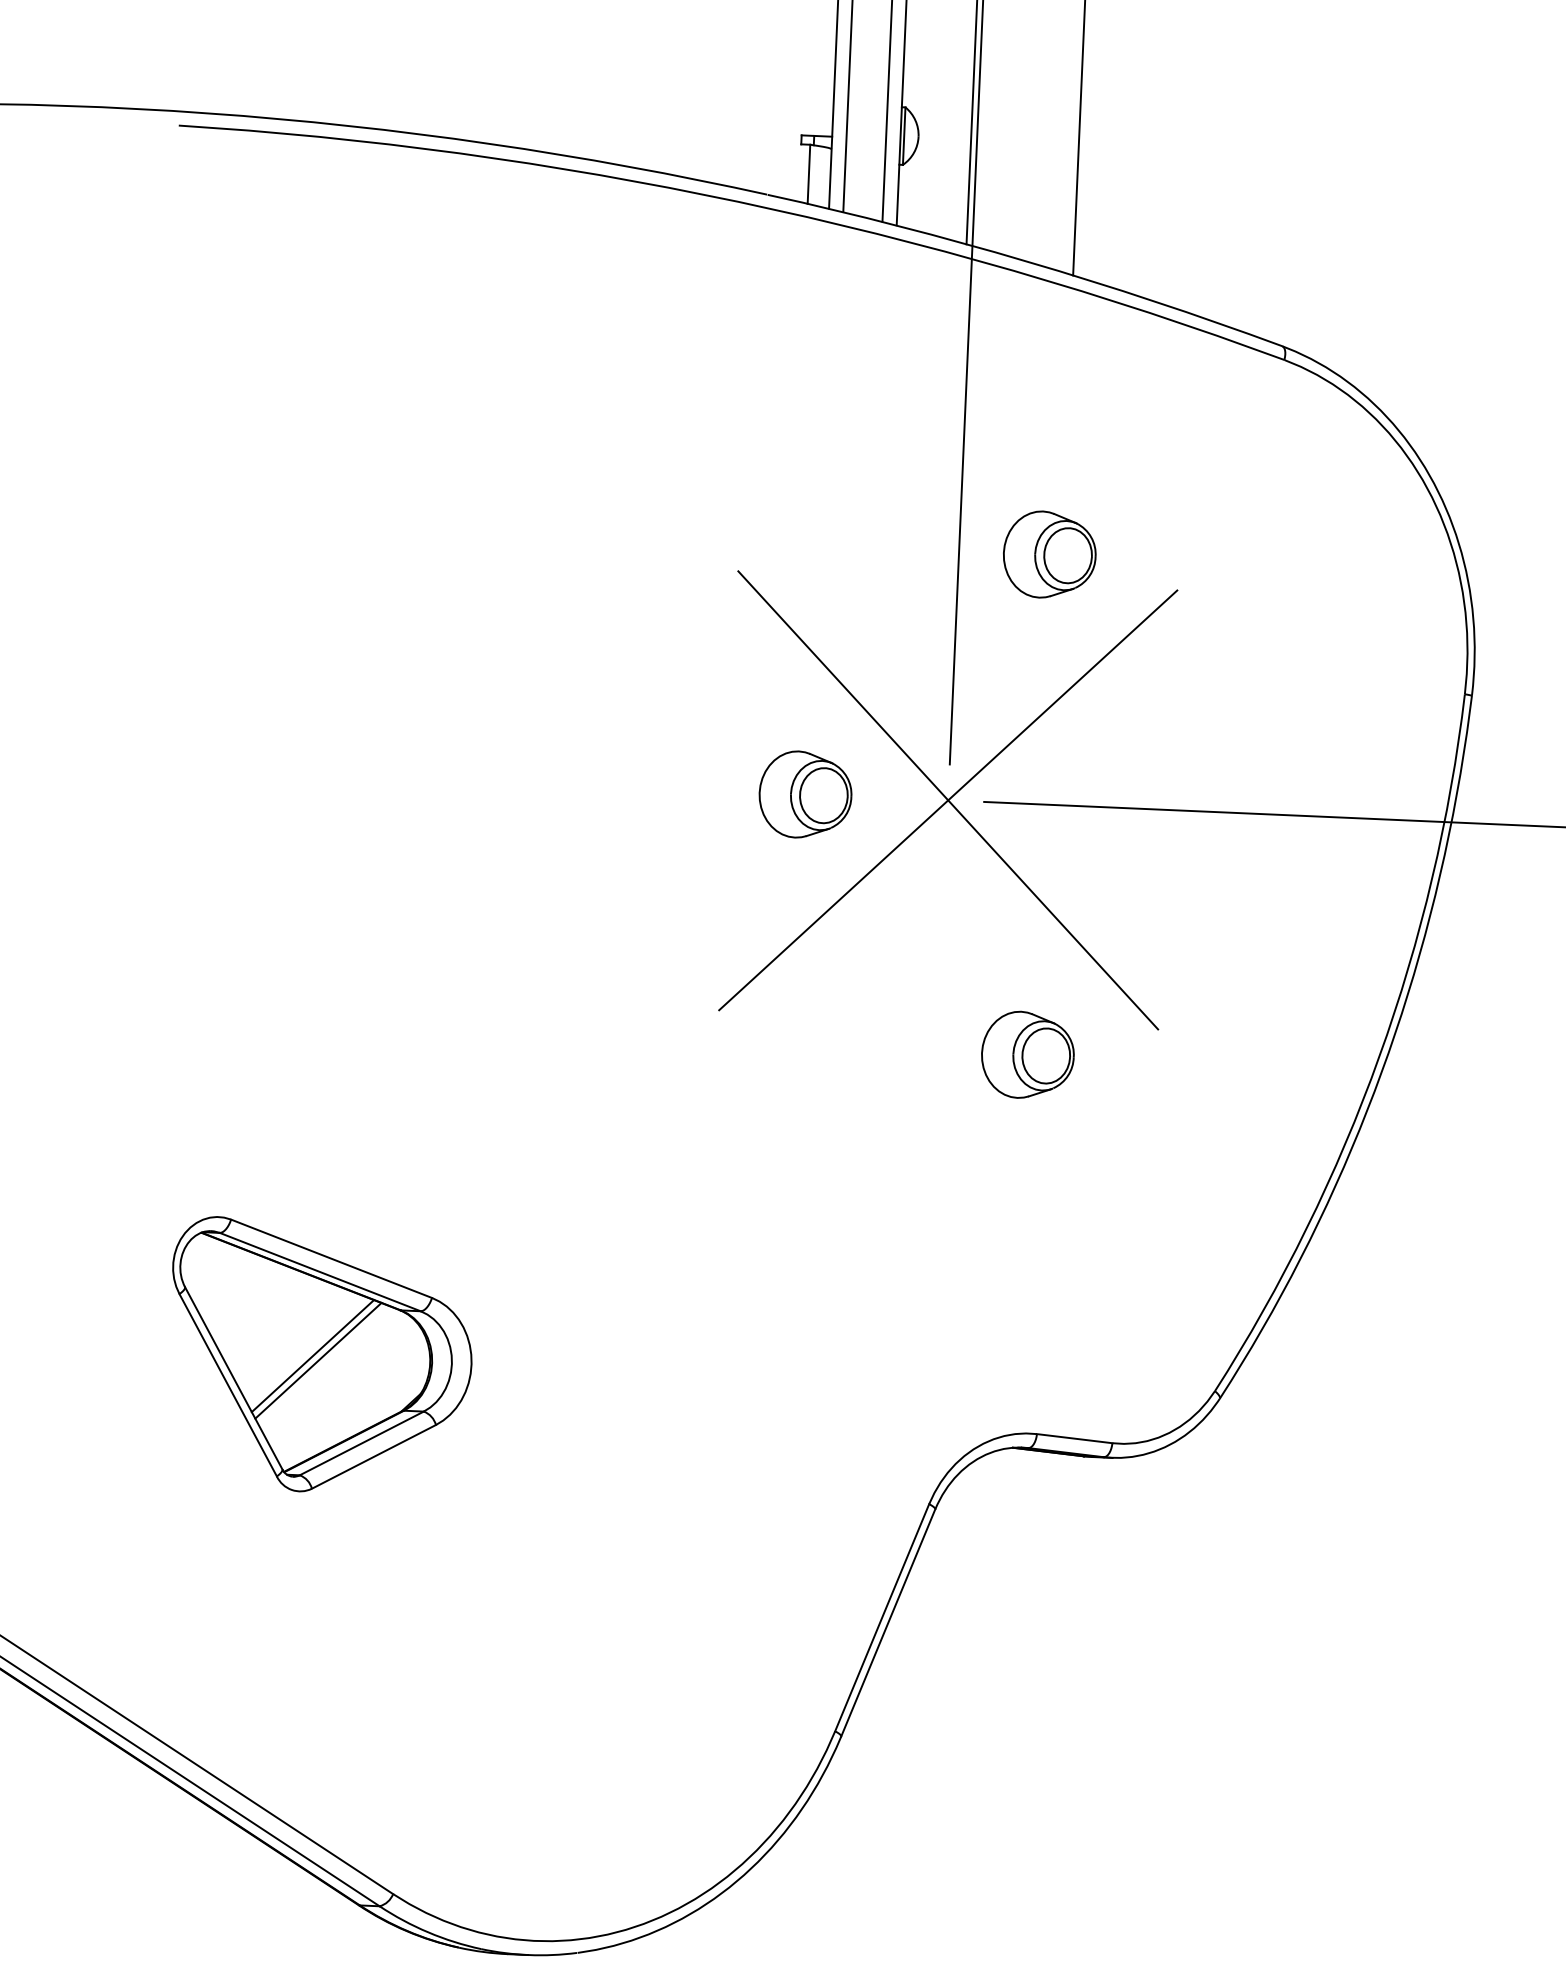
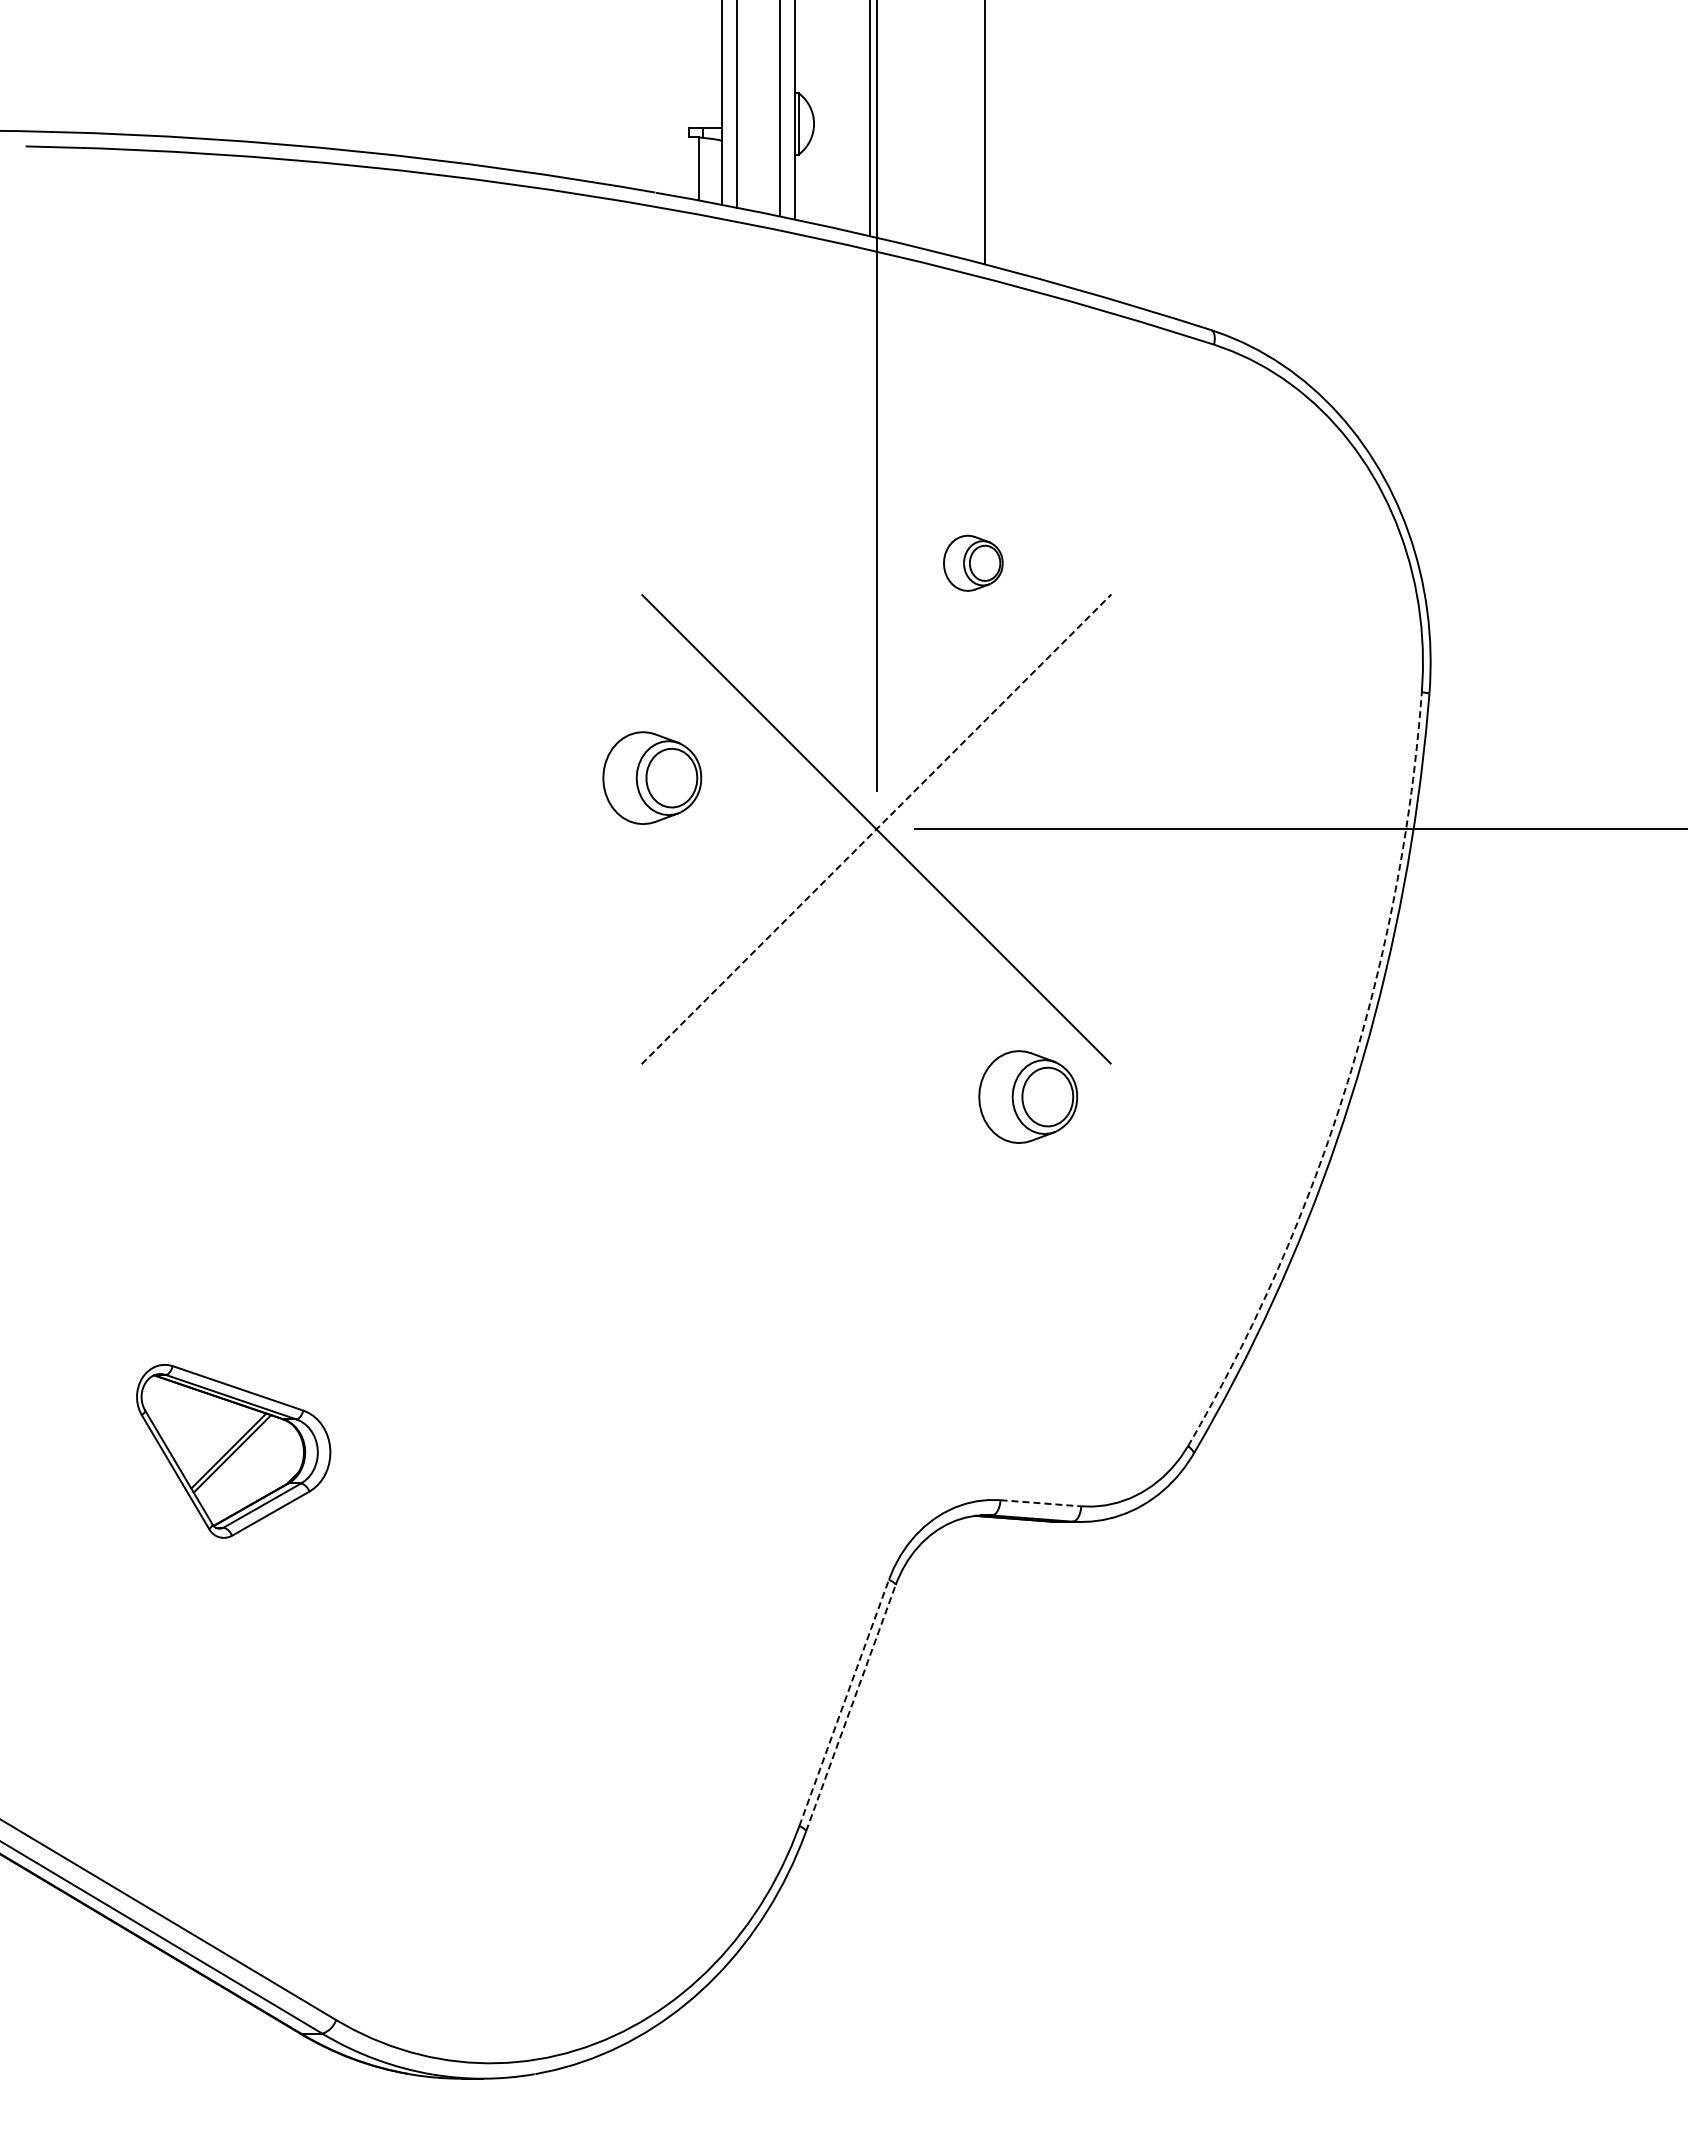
part: (1049, 555) -> (973, 563), size x0.6
part: (805, 794) -> (652, 777), moved
line: (948, 799) -> (876, 828), solid -> dashed
part: (1028, 1054) -> (1028, 1096), moved
arc: (1379, 1056) -> (1347, 1082), solid -> dashed
part: (320, 1357) -> (233, 1451), size x0.6
line: (1075, 1438) -> (1041, 1503), solid -> dashed
line: (882, 1617) -> (844, 1702), solid -> dashed
line: (888, 1622) -> (851, 1707), solid -> dashed

